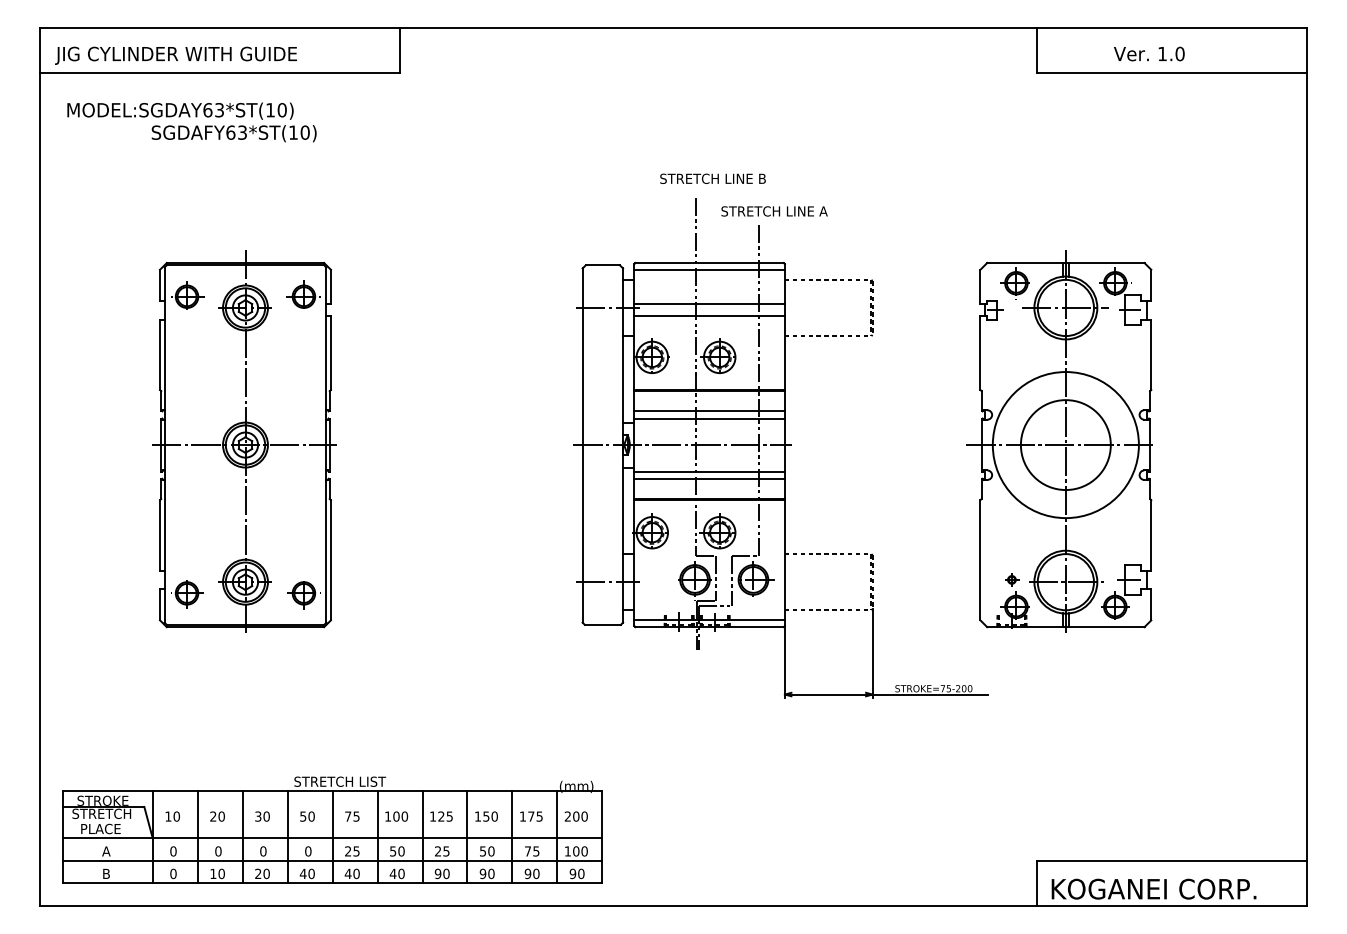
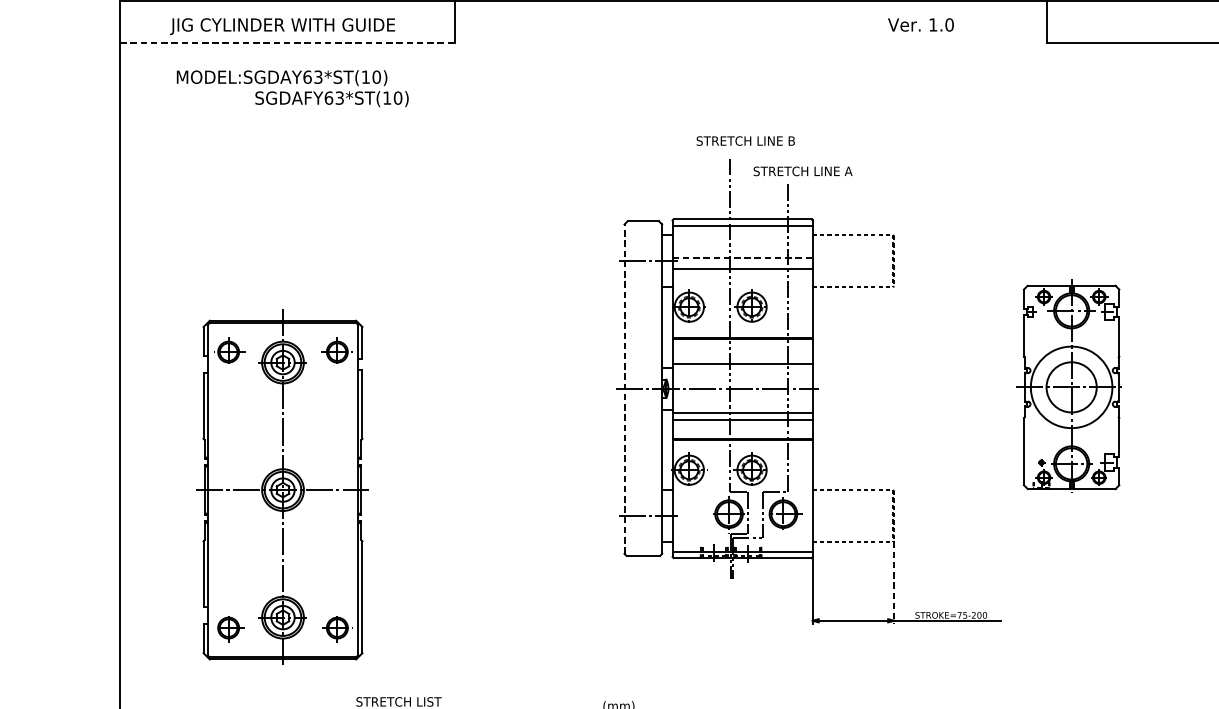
text: (1149, 53) -> (921, 24), moved
text: (175, 55) -> (282, 26), moved
line: (220, 73) -> (287, 43), solid -> dashed
text: (191, 122) -> (292, 88), moved
line: (710, 304) -> (743, 257), solid -> dashed
line: (709, 411) -> (742, 357), removed
part: (244, 441) -> (282, 486), moved
part: (1059, 441) -> (1068, 385), size x0.6
line: (582, 445) -> (624, 389), solid -> dashed
line: (872, 654) -> (894, 583), solid -> dashed

